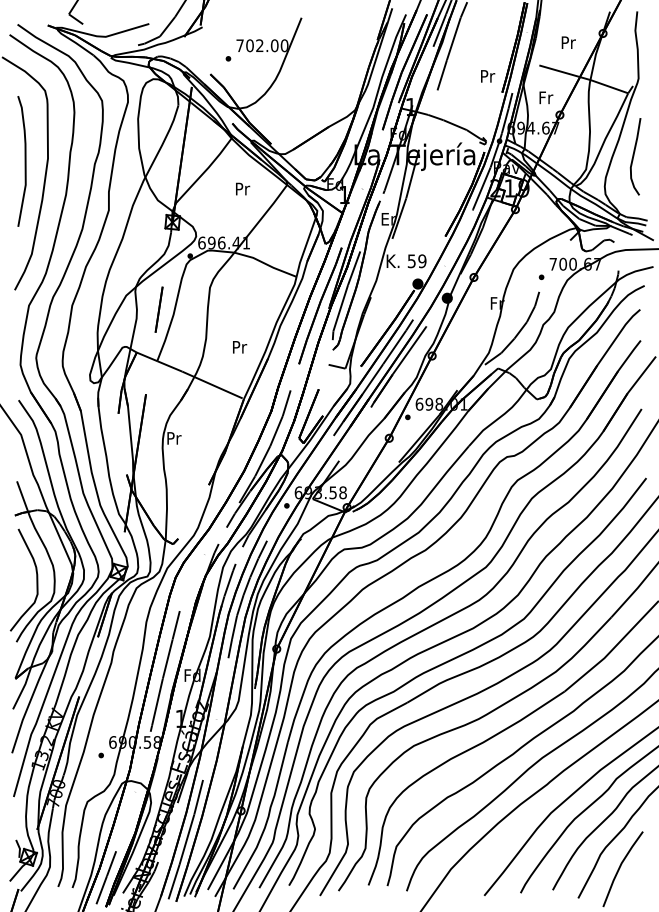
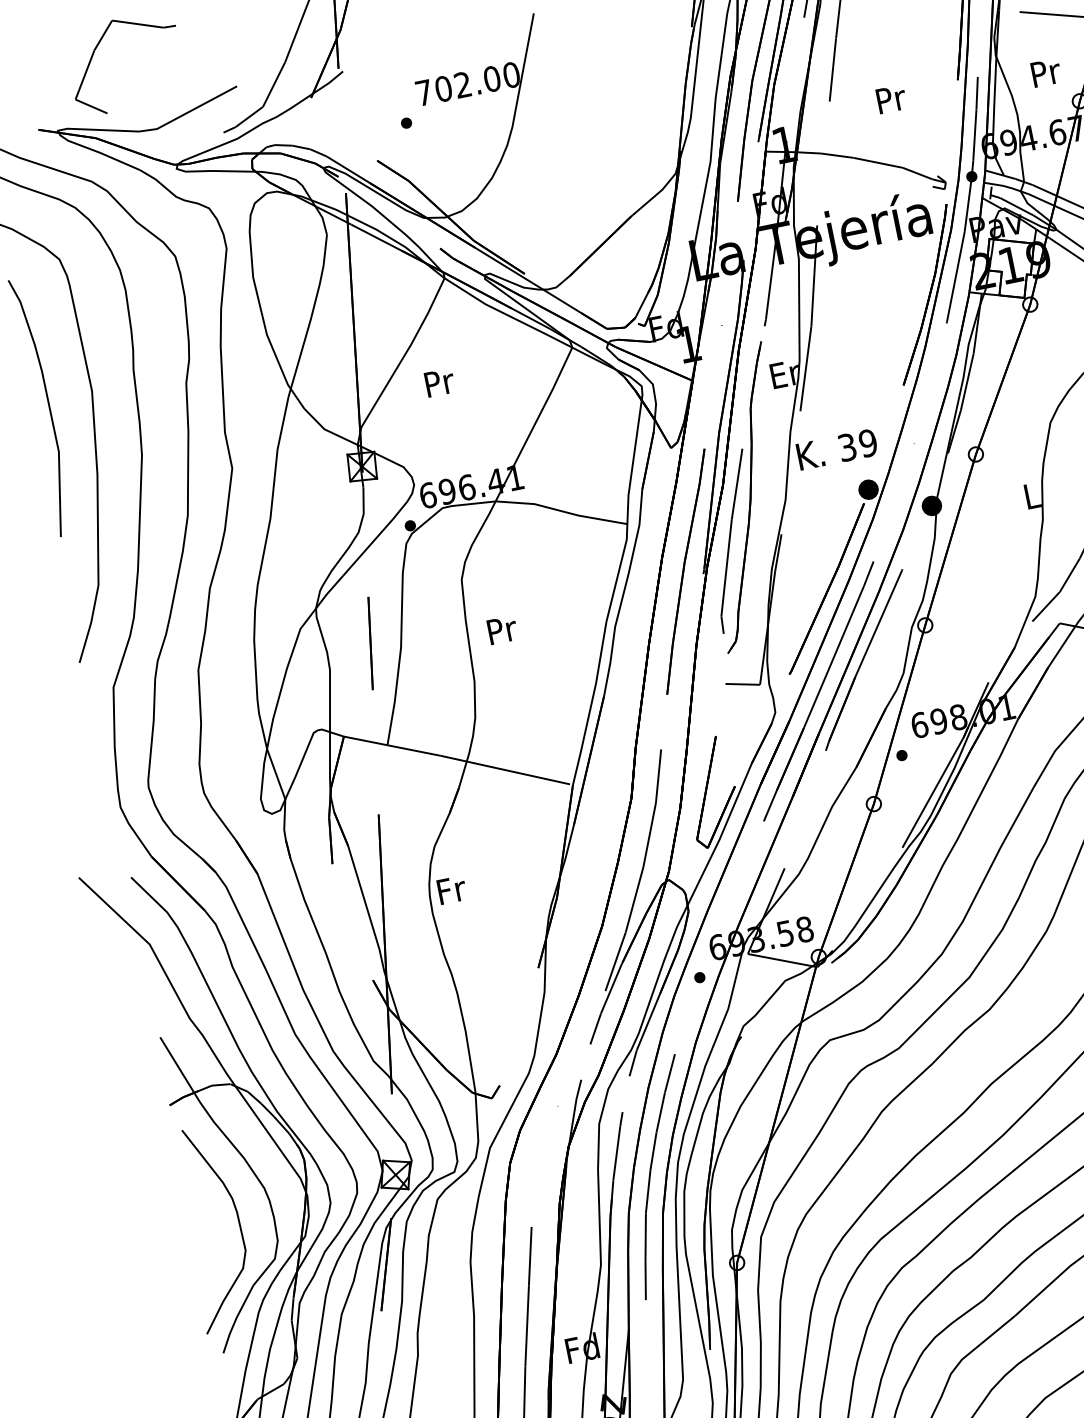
text: (488, 76) -> (892, 99), moved
text: (546, 97) -> (1046, 72), Fr -> Pr
text: (243, 188) -> (440, 381), moved
text: (411, 260) -> (846, 446), 59 -> 39
text: (497, 303) -> (1032, 496), Fr -> L
text: (240, 347) -> (503, 630), moved
text: (174, 438) -> (452, 890), Pr -> Fr

